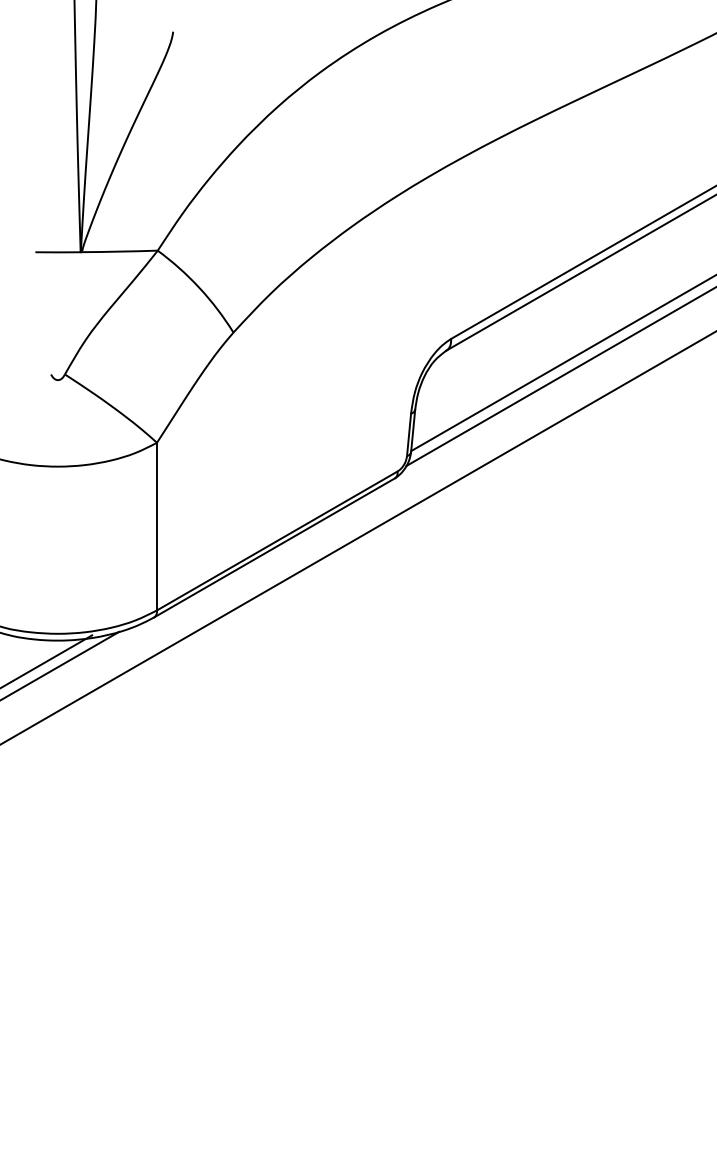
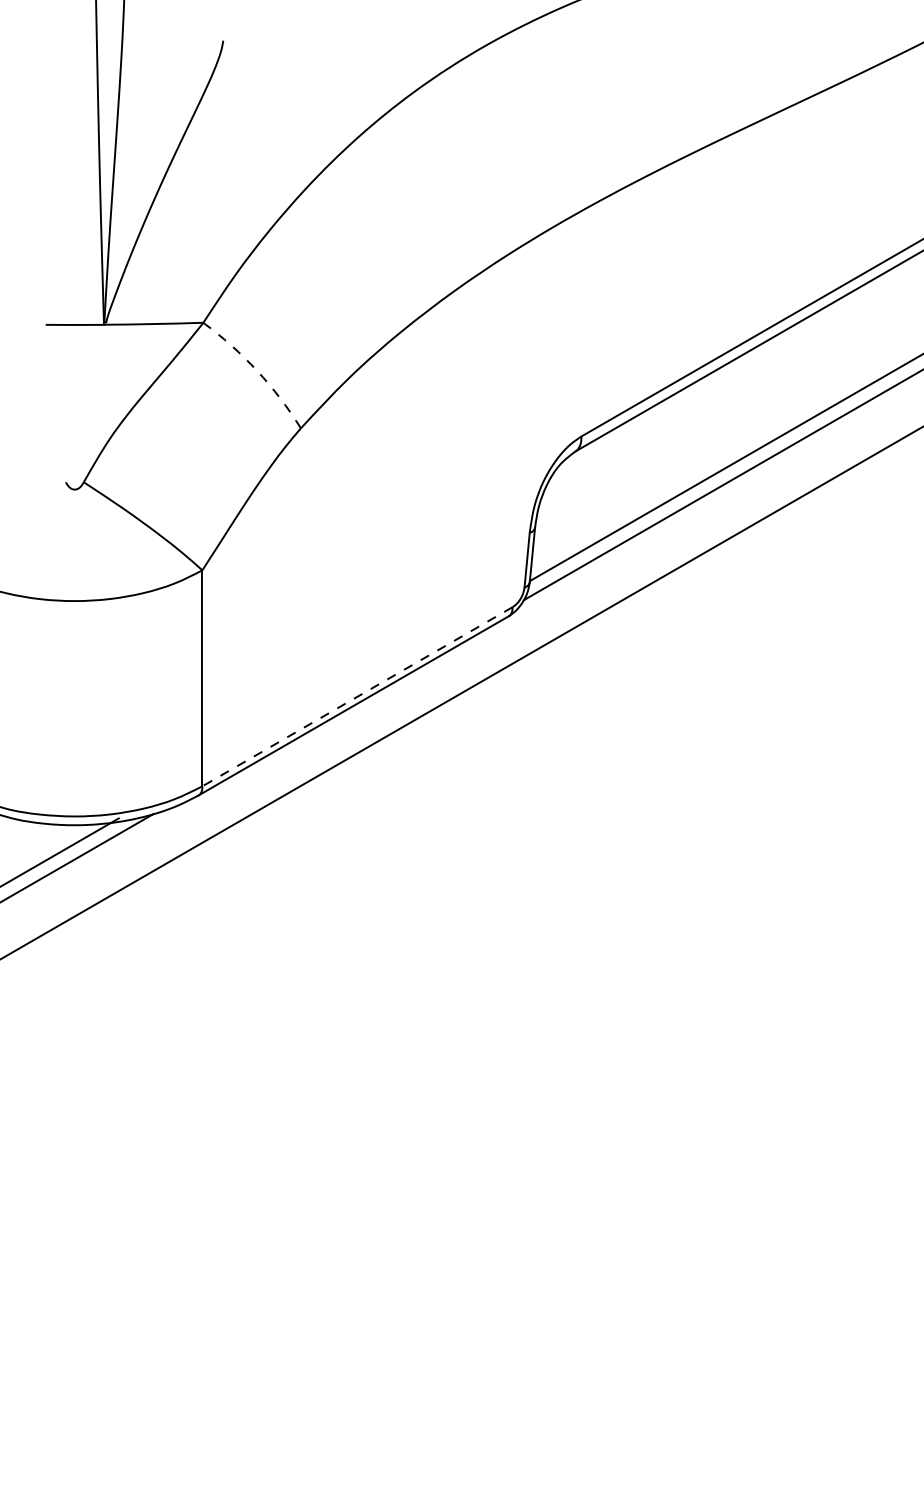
arc: (199, 287) -> (257, 370), solid -> dashed
line: (277, 541) -> (357, 697), solid -> dashed

